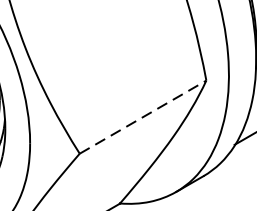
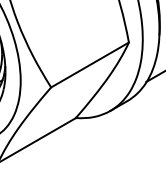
line: (143, 116) -> (90, 64), dashed -> solid

